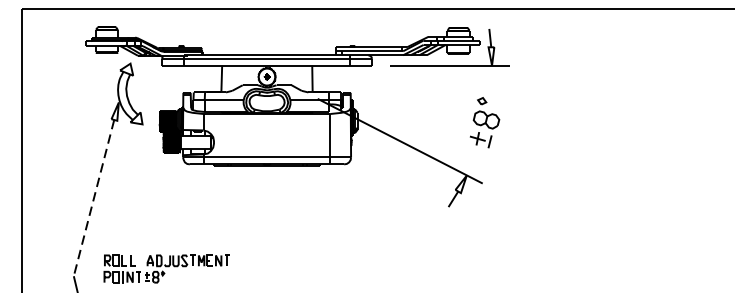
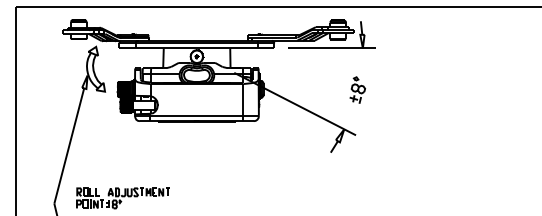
part: (484, 121) -> (357, 89), size x0.71
line: (94, 198) -> (69, 146), dashed -> solid

